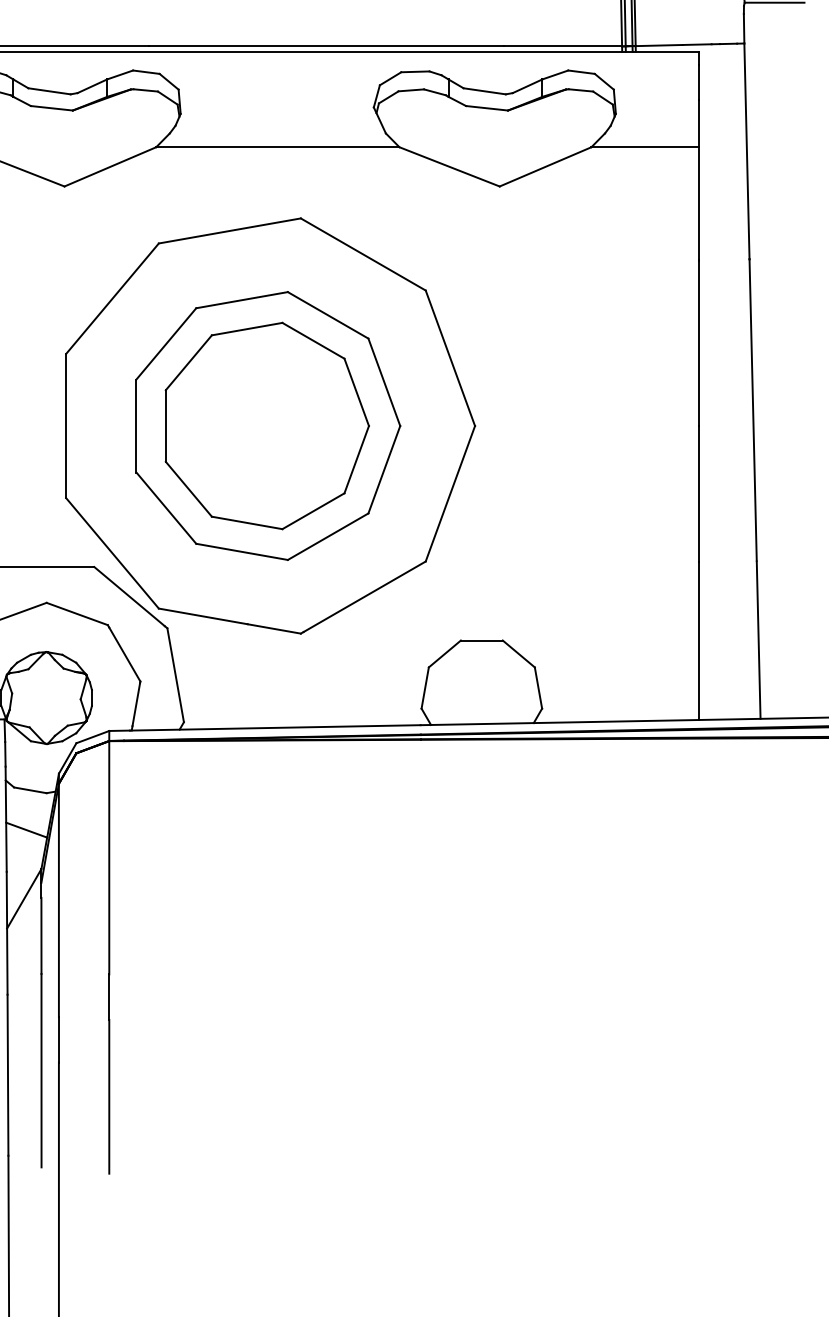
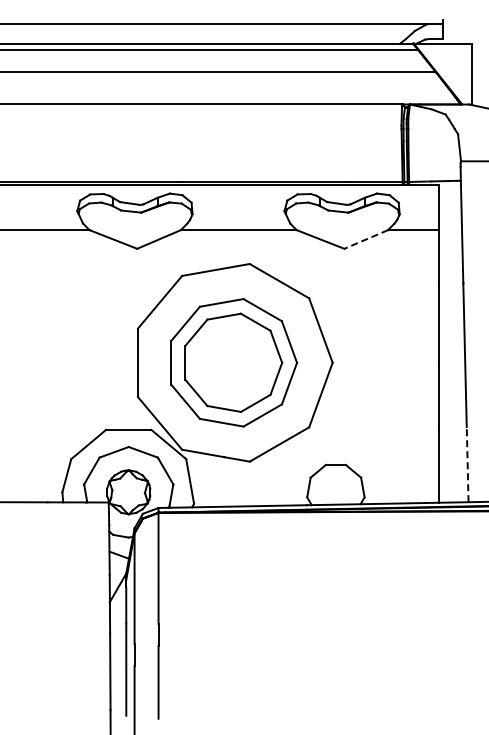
line: (546, 166) -> (366, 239), solid -> dashed
line: (758, 639) -> (467, 464), solid -> dashed

